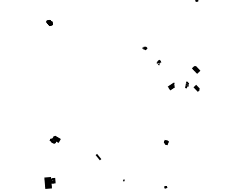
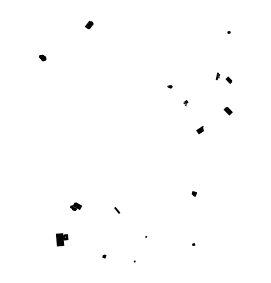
part: (49, 22) -> (42, 57), moved
part: (191, 85) -> (223, 77), moved
part: (54, 139) -> (75, 206), moved

